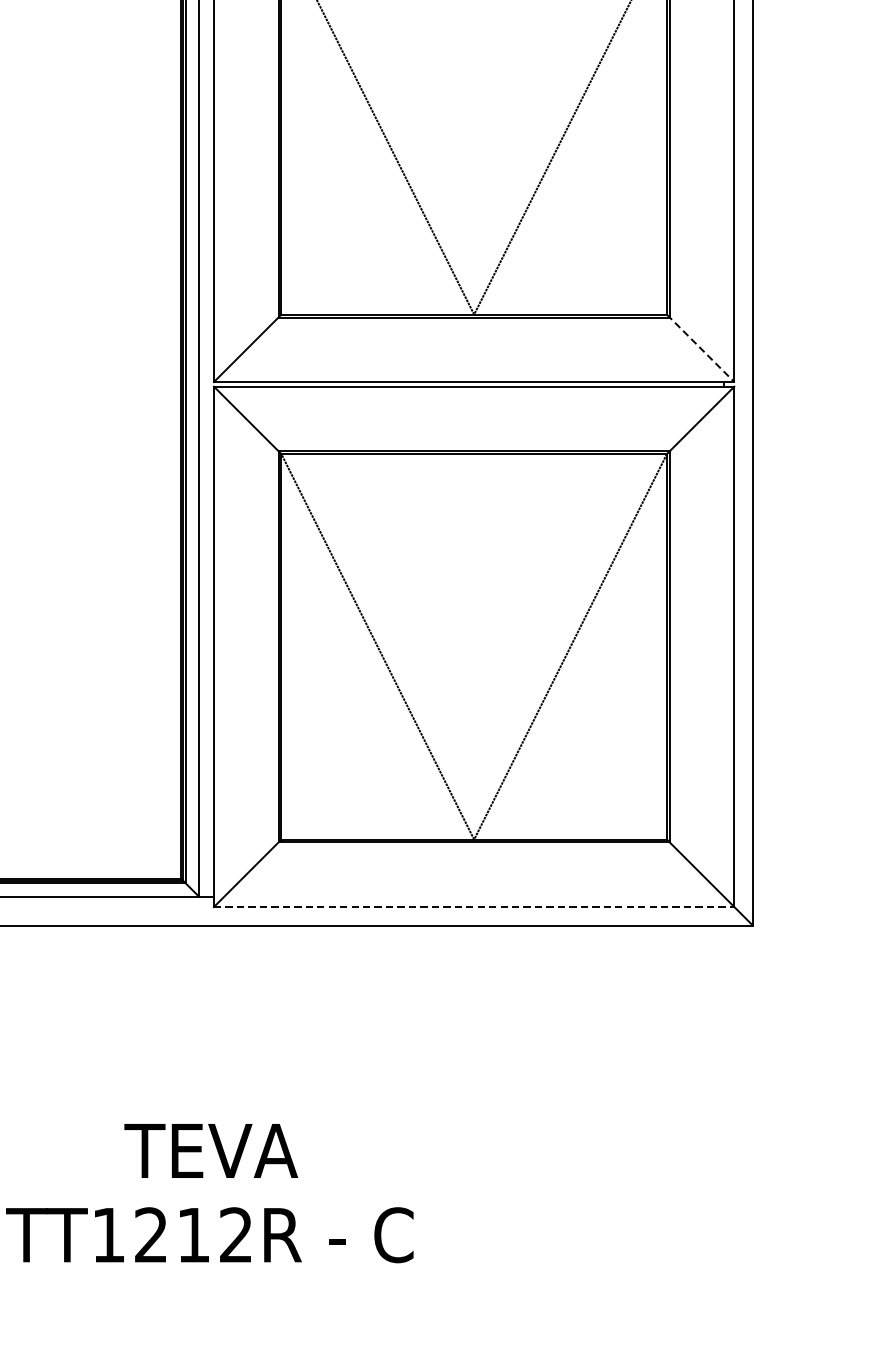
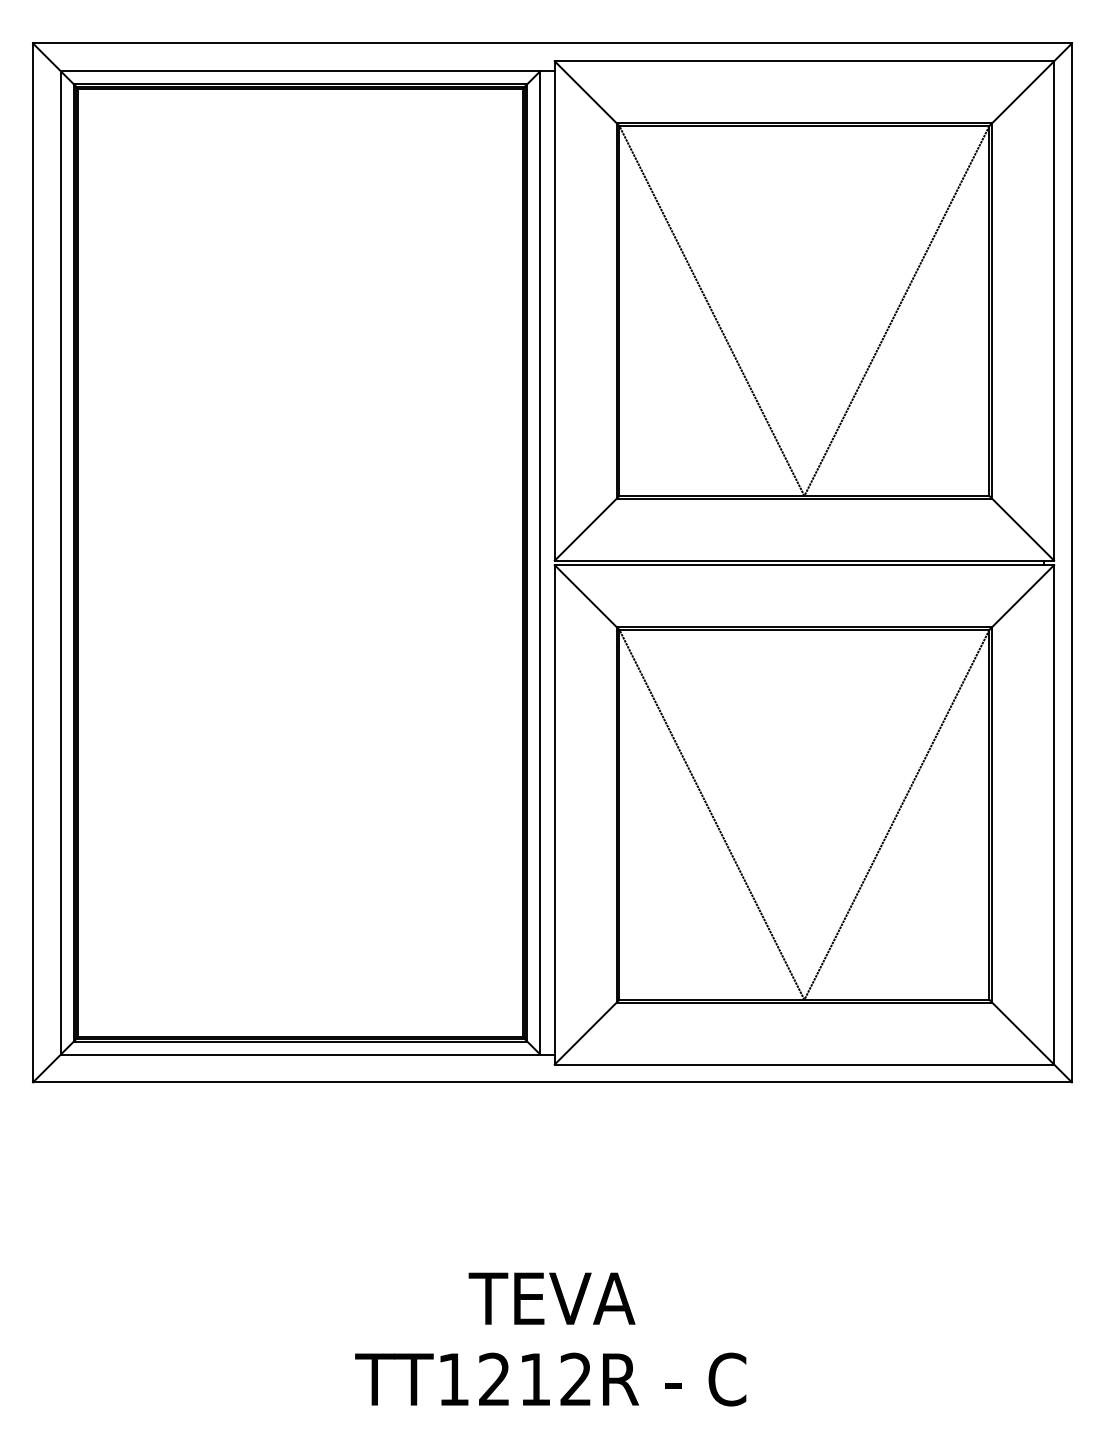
line: (700, 348) -> (1021, 528), dashed -> solid
line: (474, 906) -> (804, 1064), dashed -> solid

